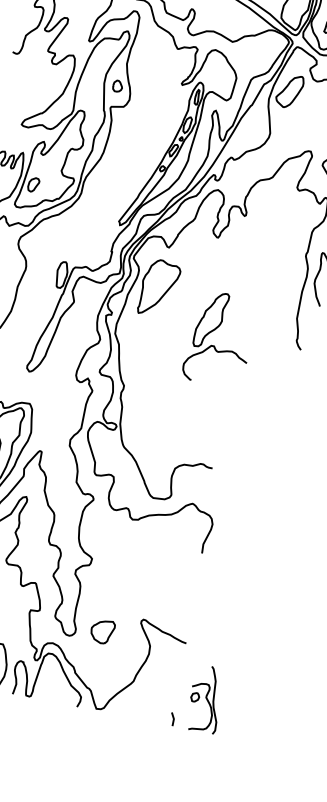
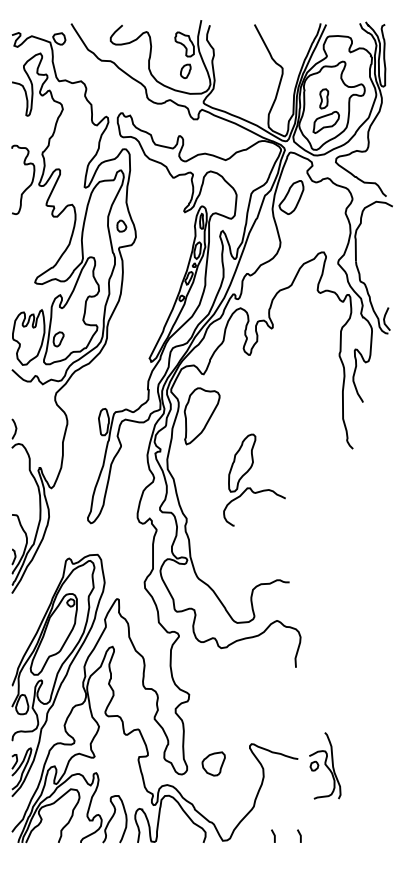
part: (214, 345) -> (250, 487), moved
part: (206, 698) -> (325, 765), moved
line: (147, 713) -> (273, 835), added

